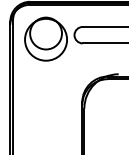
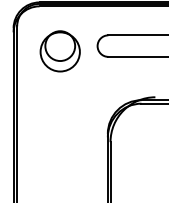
part: (45, 39) -> (59, 51), size x0.71

